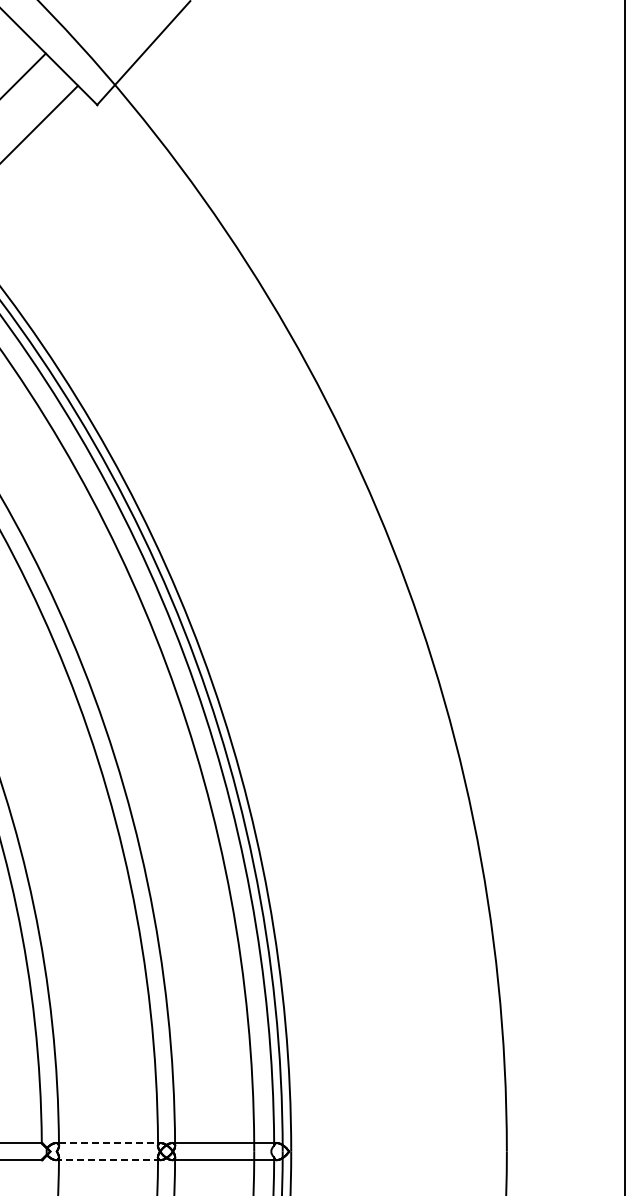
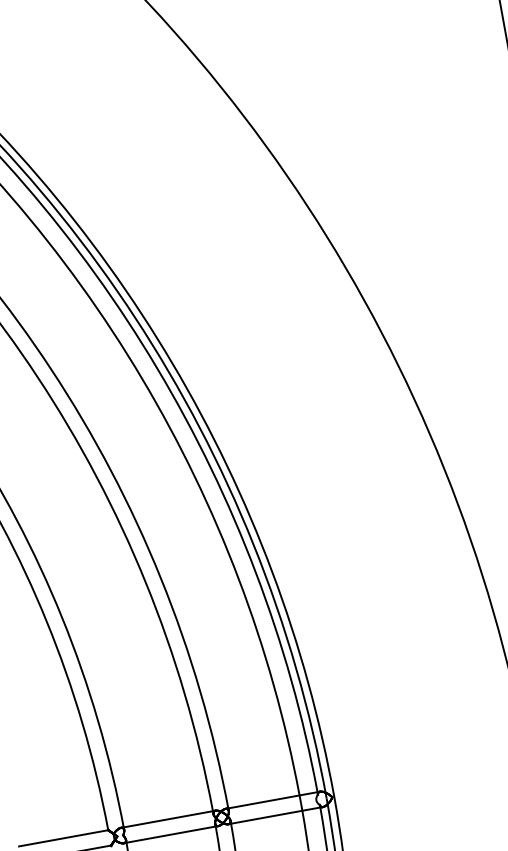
line: (109, 1143) -> (169, 819), dashed -> solid
line: (109, 1160) -> (172, 834), dashed -> solid

